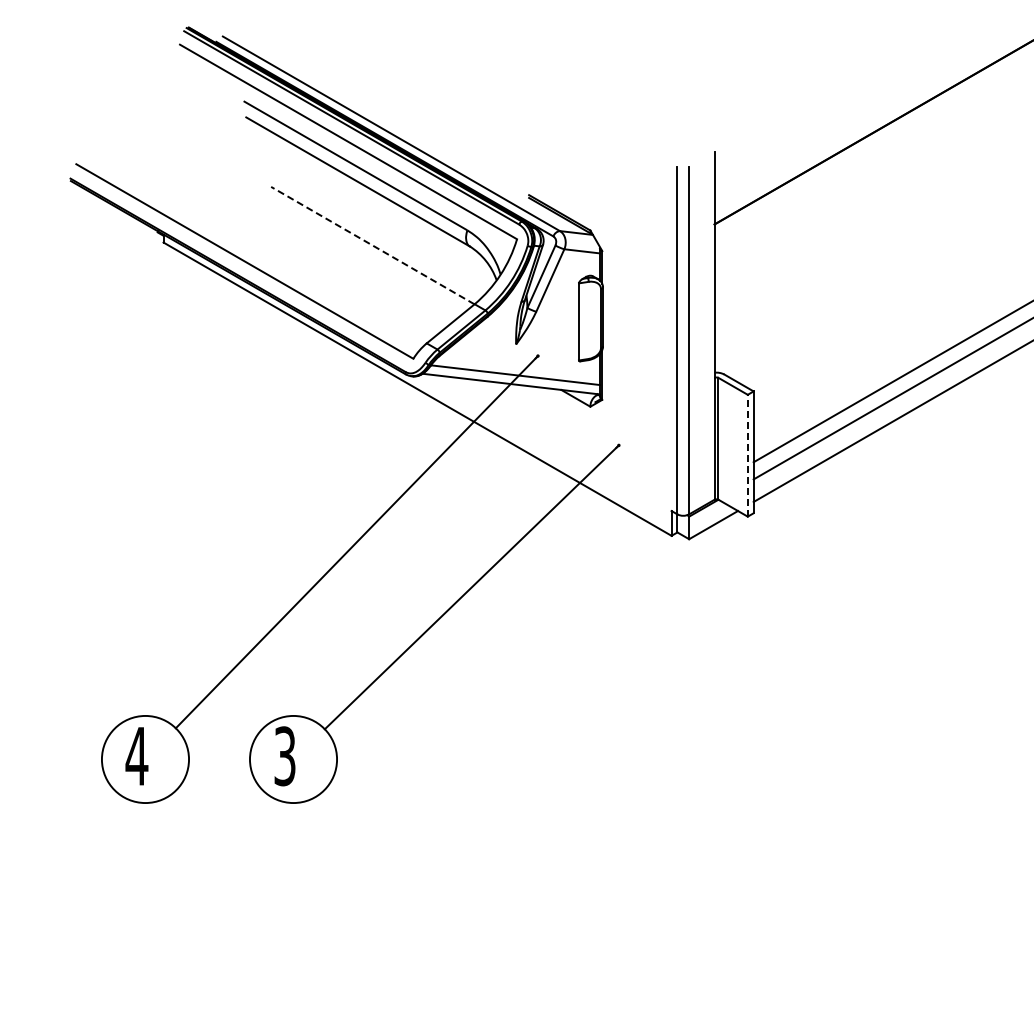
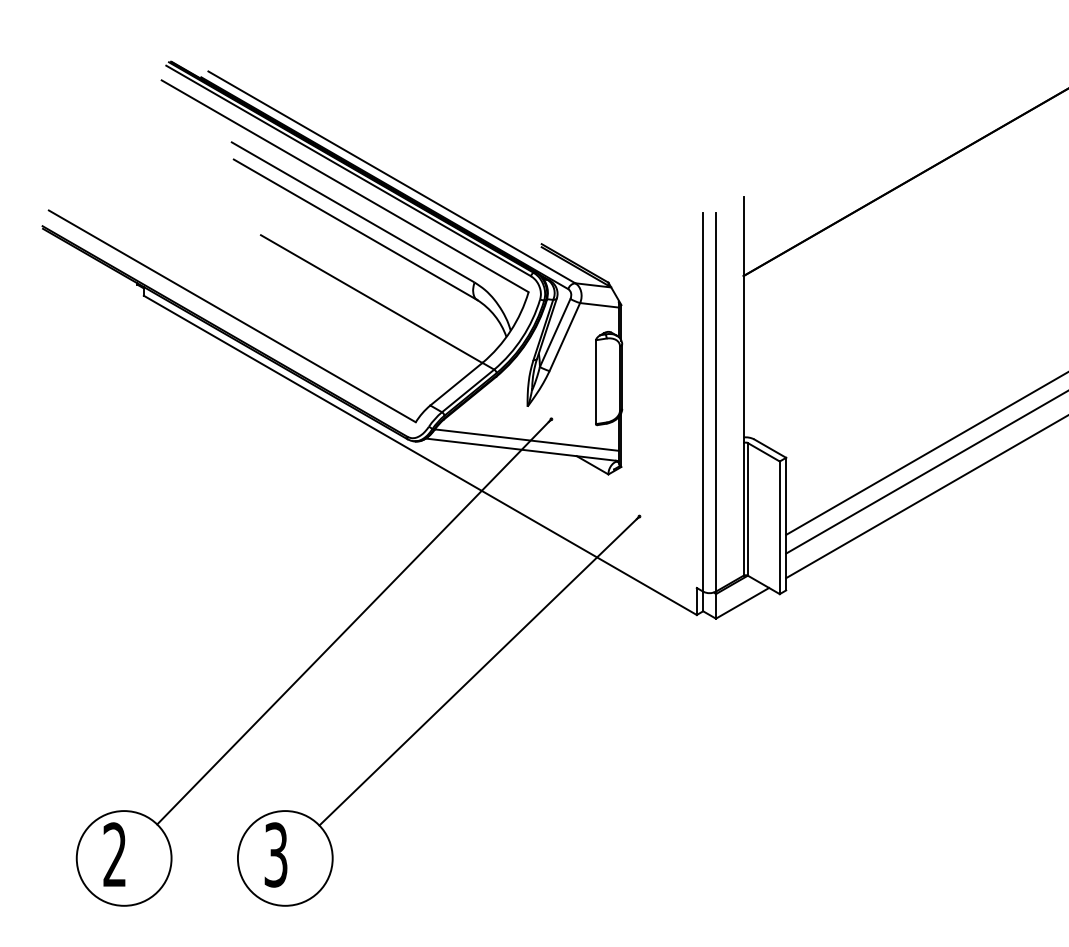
line: (372, 245) -> (371, 298), dashed -> solid
line: (747, 455) -> (779, 527), dashed -> solid
text: (136, 755) -> (114, 854), 4 -> 2

